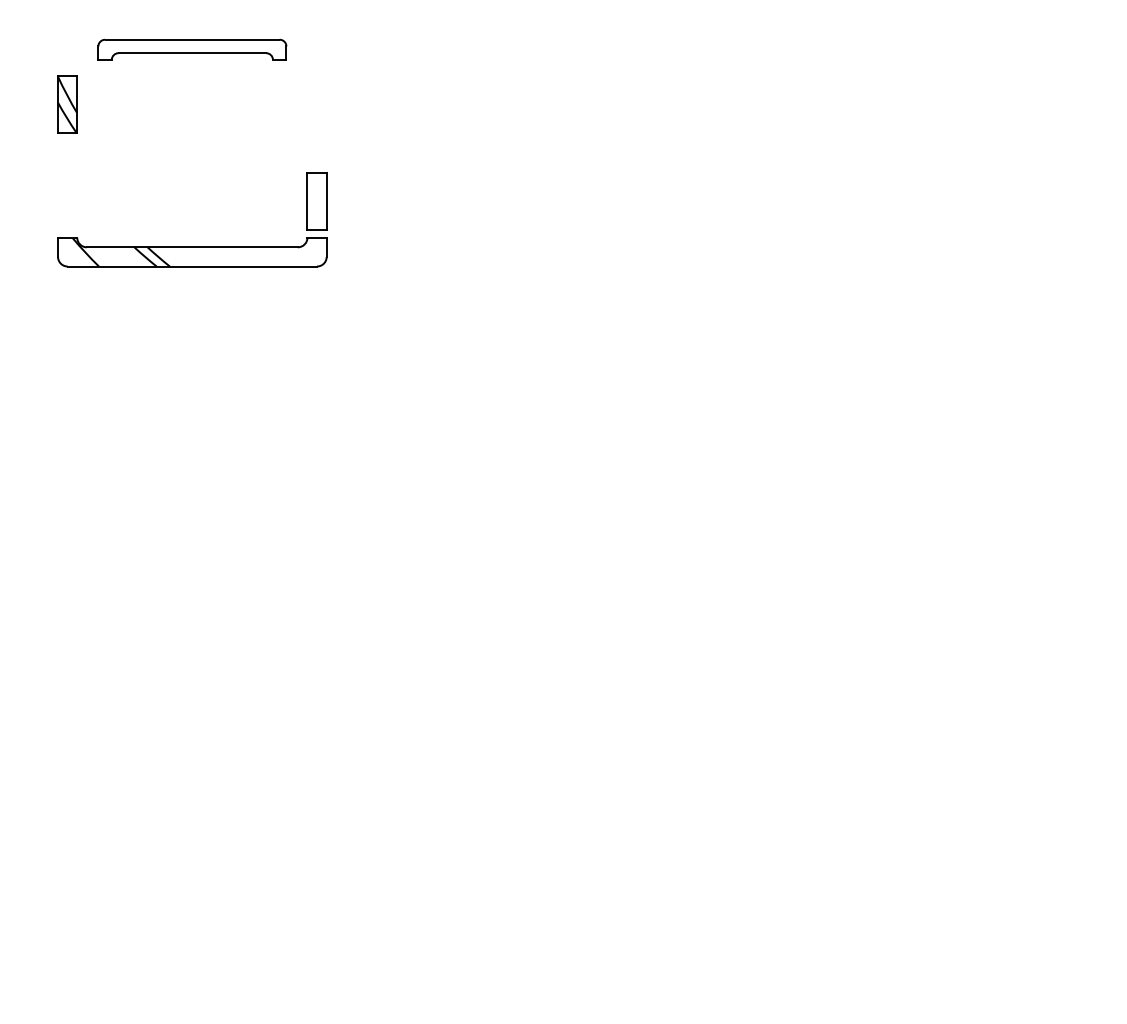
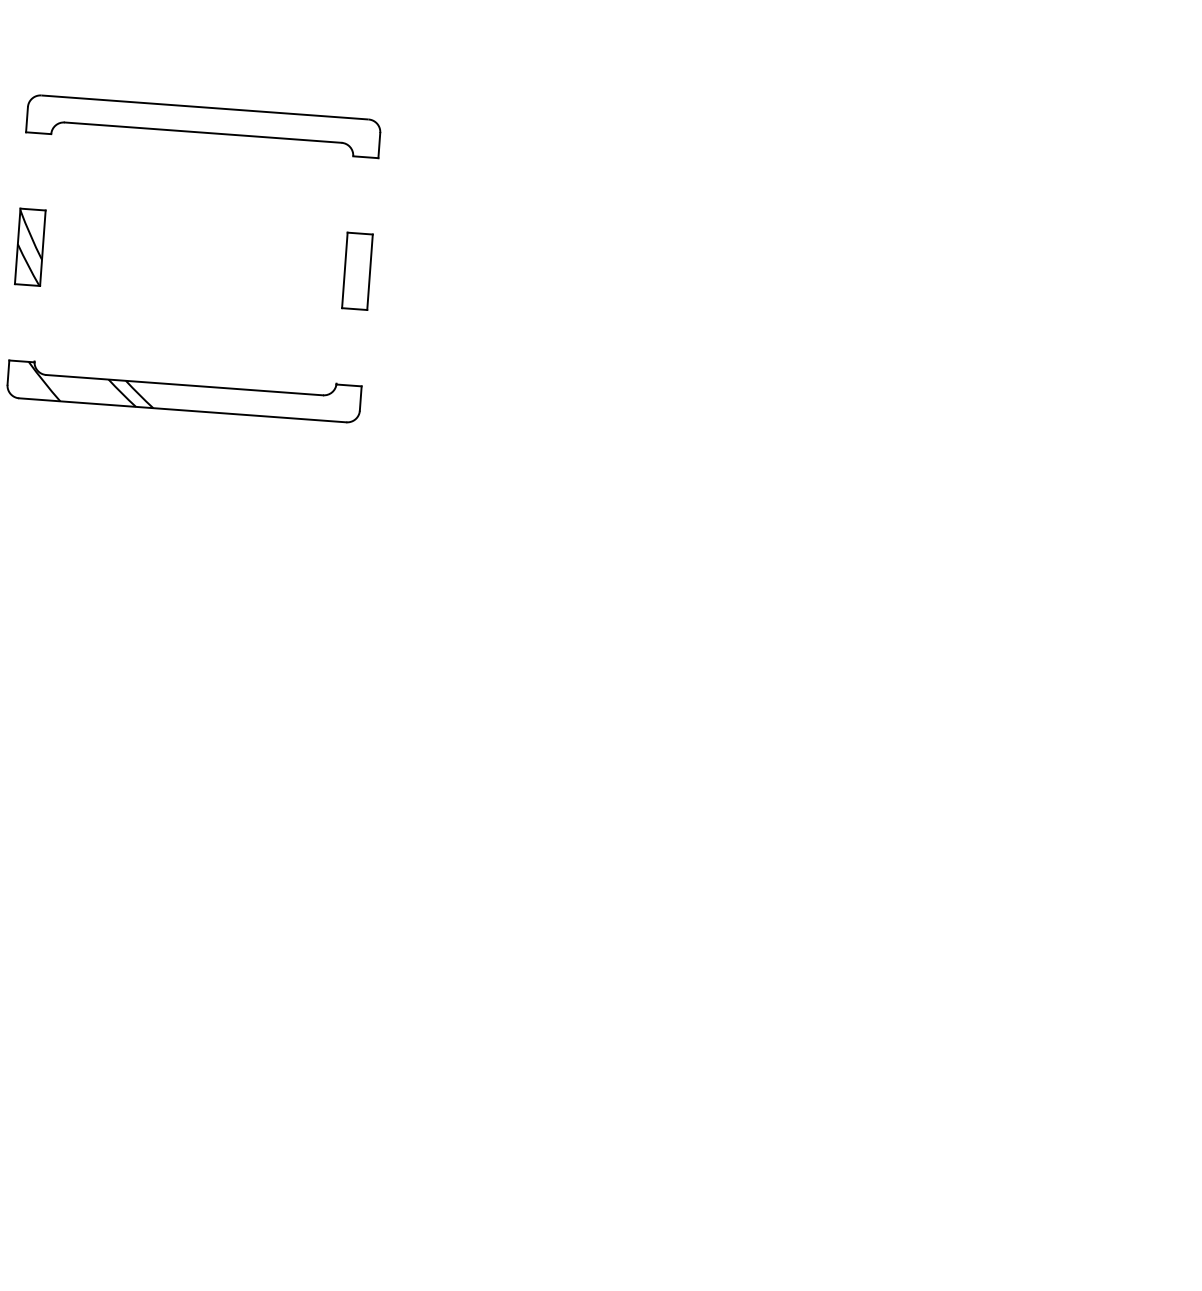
part: (192, 49) -> (203, 125), size x1.43
part: (67, 104) -> (30, 247), moved
part: (316, 201) -> (356, 271), moved

